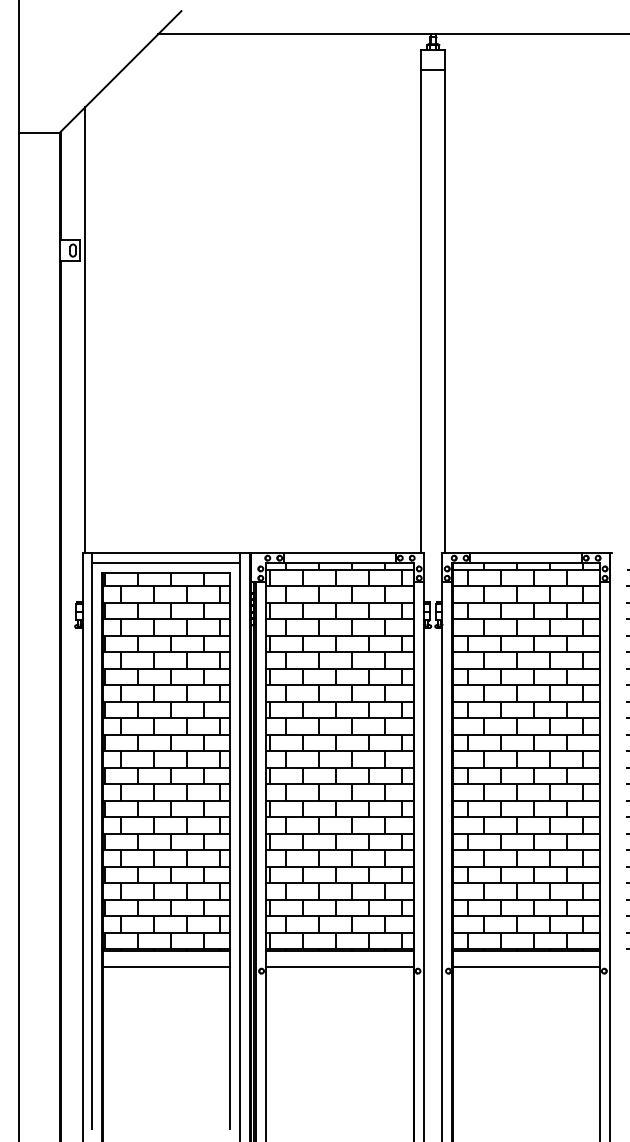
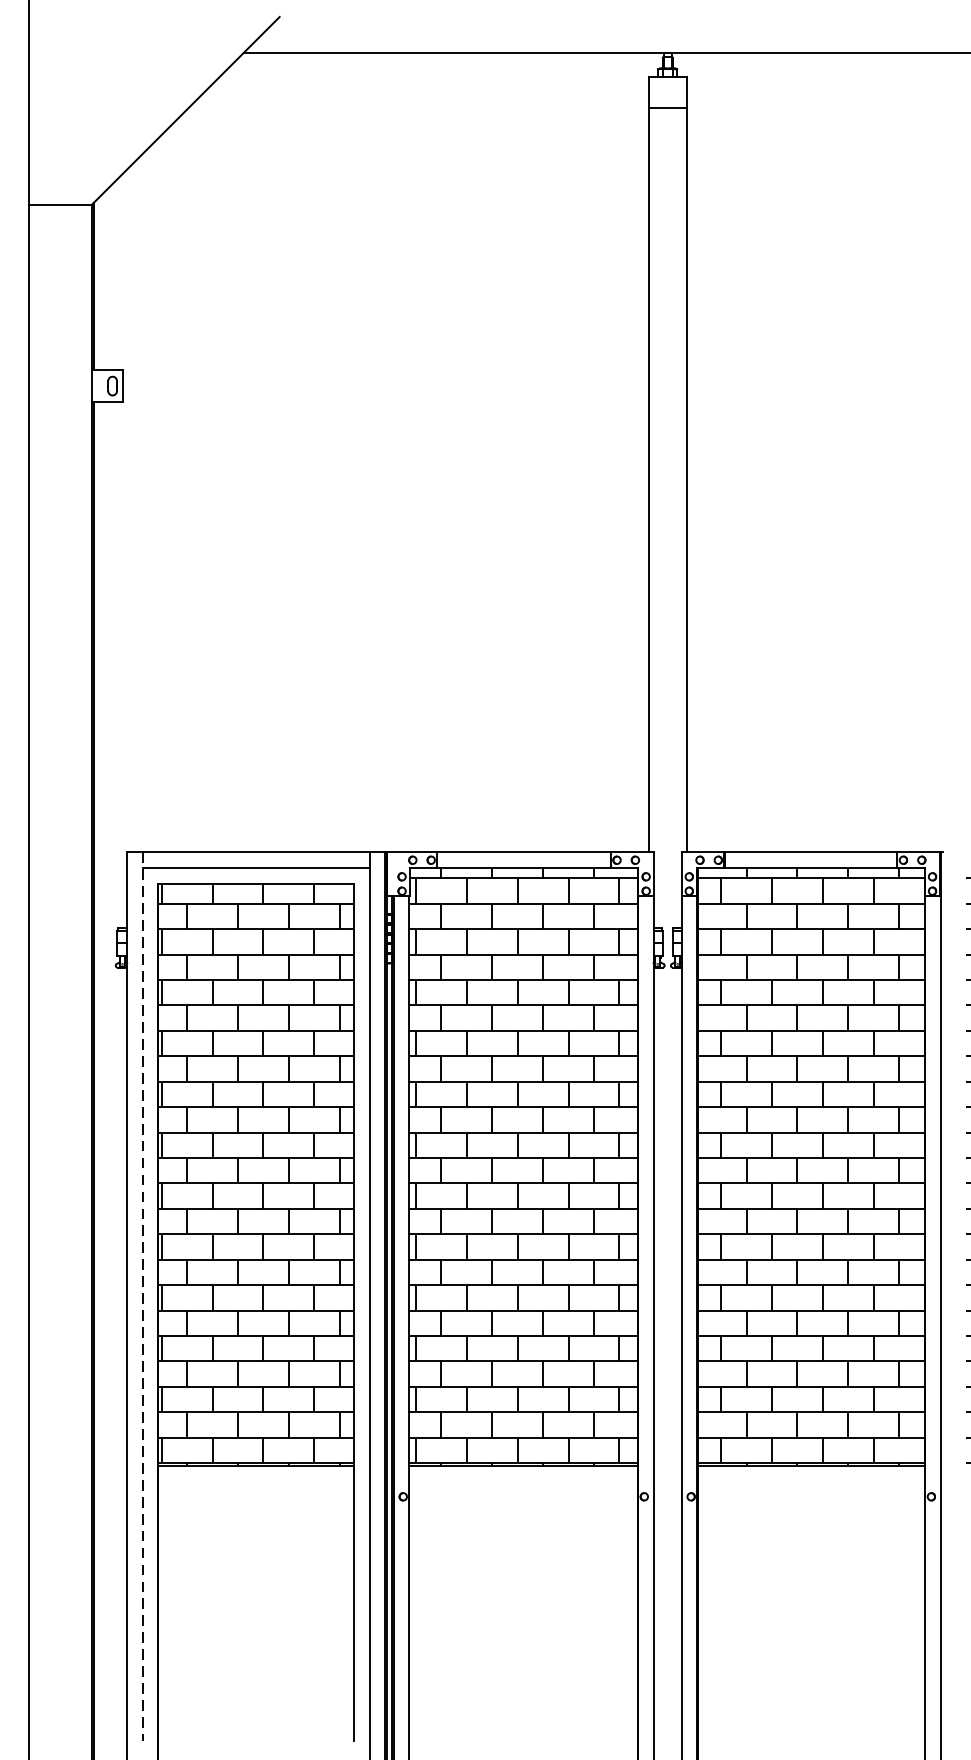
line: (85, 330) -> (131, 509), removed
line: (92, 841) -> (142, 1296), solid -> dashed
line: (166, 967) -> (256, 1491), removed
line: (339, 967) -> (523, 1491), removed
line: (526, 967) -> (811, 1491), removed

